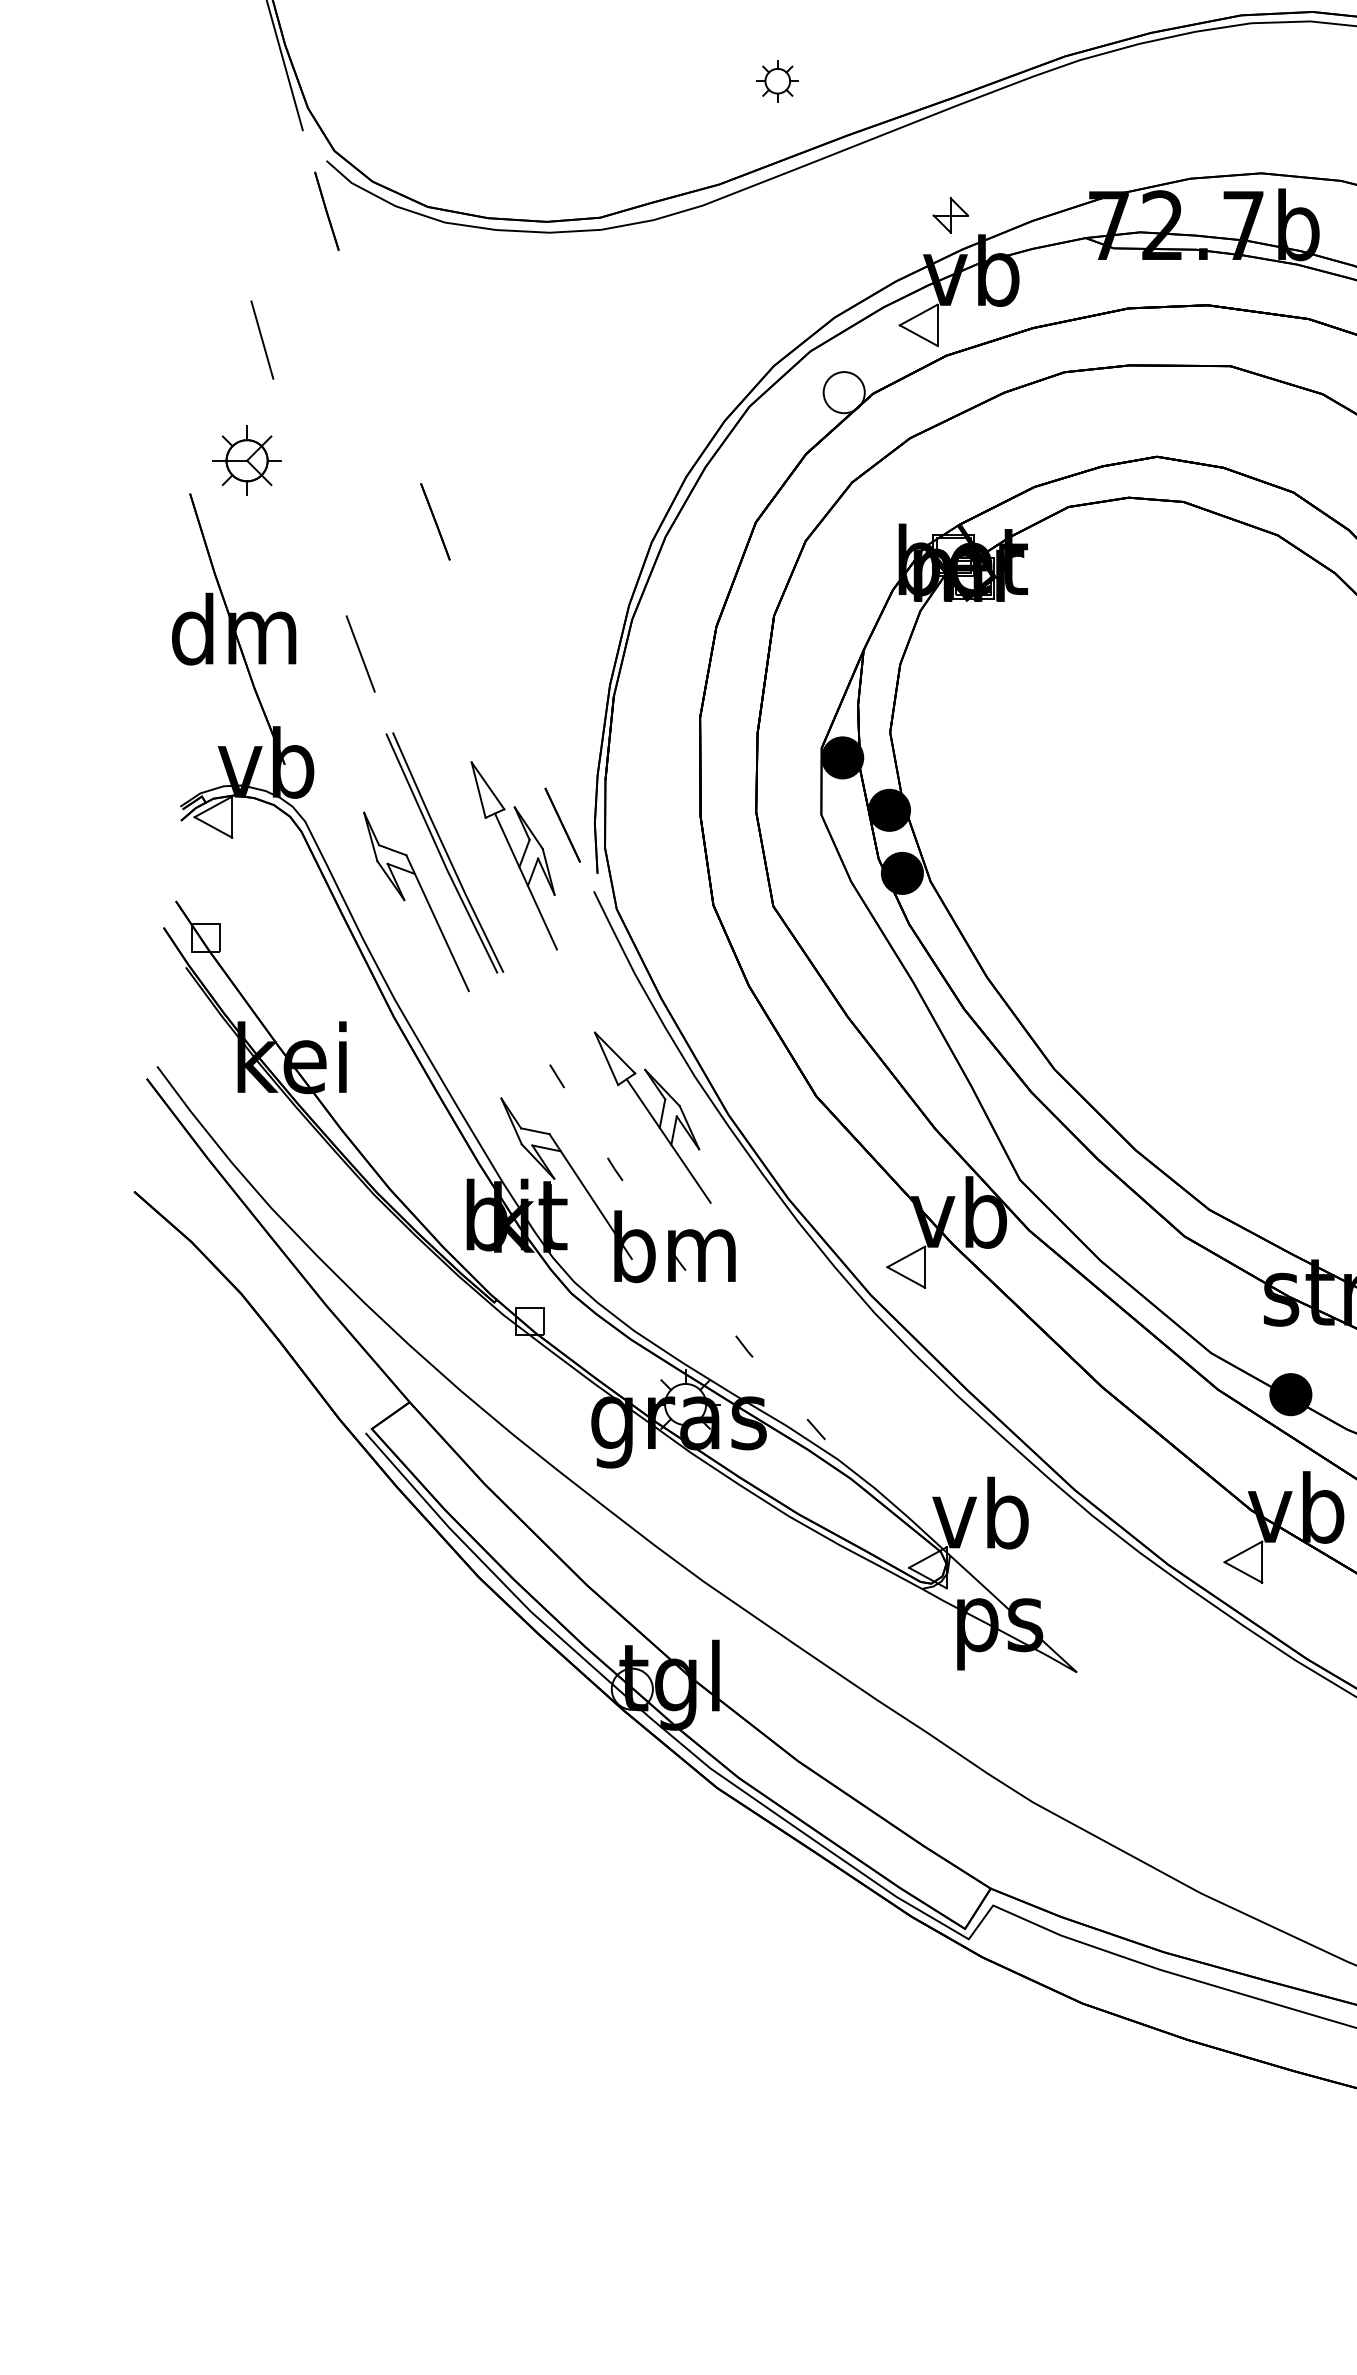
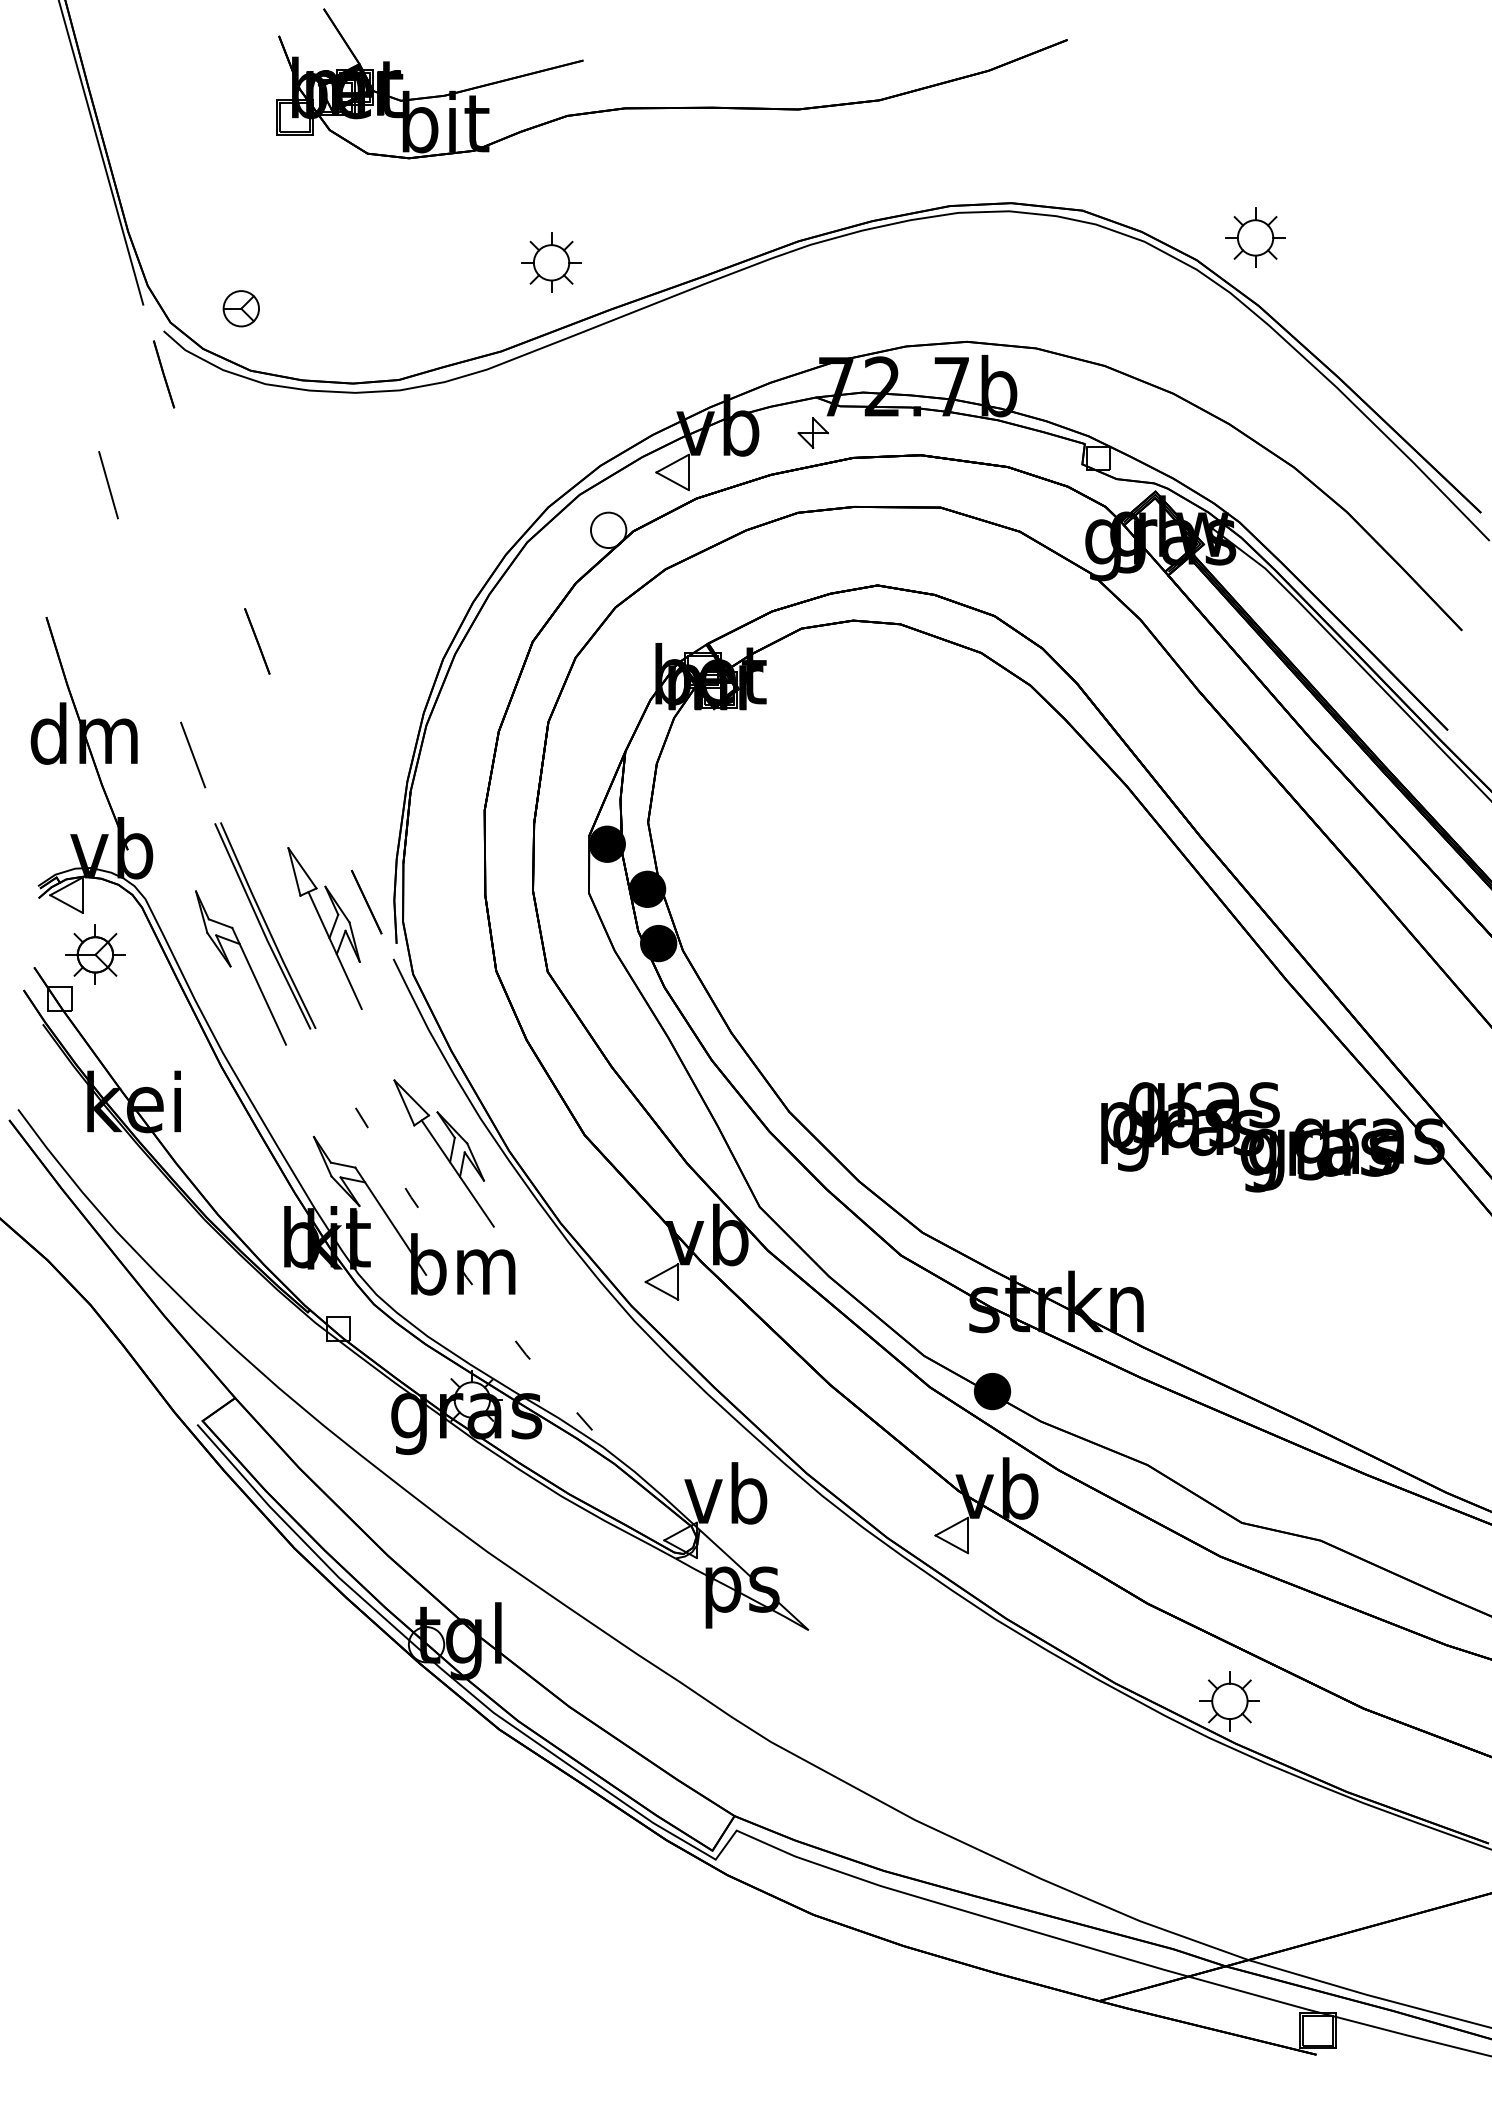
part: (777, 81) -> (551, 262), size x1.67
part: (415, 134) -> (240, 308), added
part: (949, 214) -> (812, 432), moved
part: (247, 460) -> (95, 954), moved

